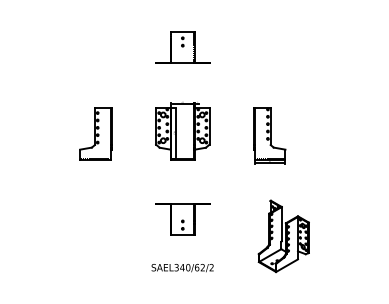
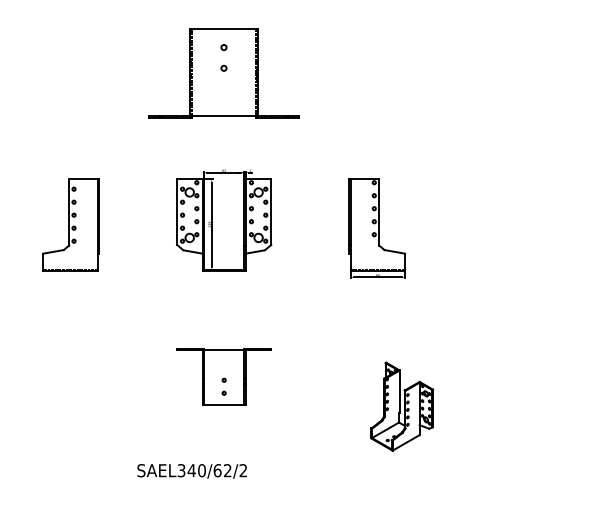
part: (182, 47) -> (223, 73), size x1.6
part: (283, 236) -> (401, 406), size x0.7
text: (182, 268) -> (191, 472), moved

